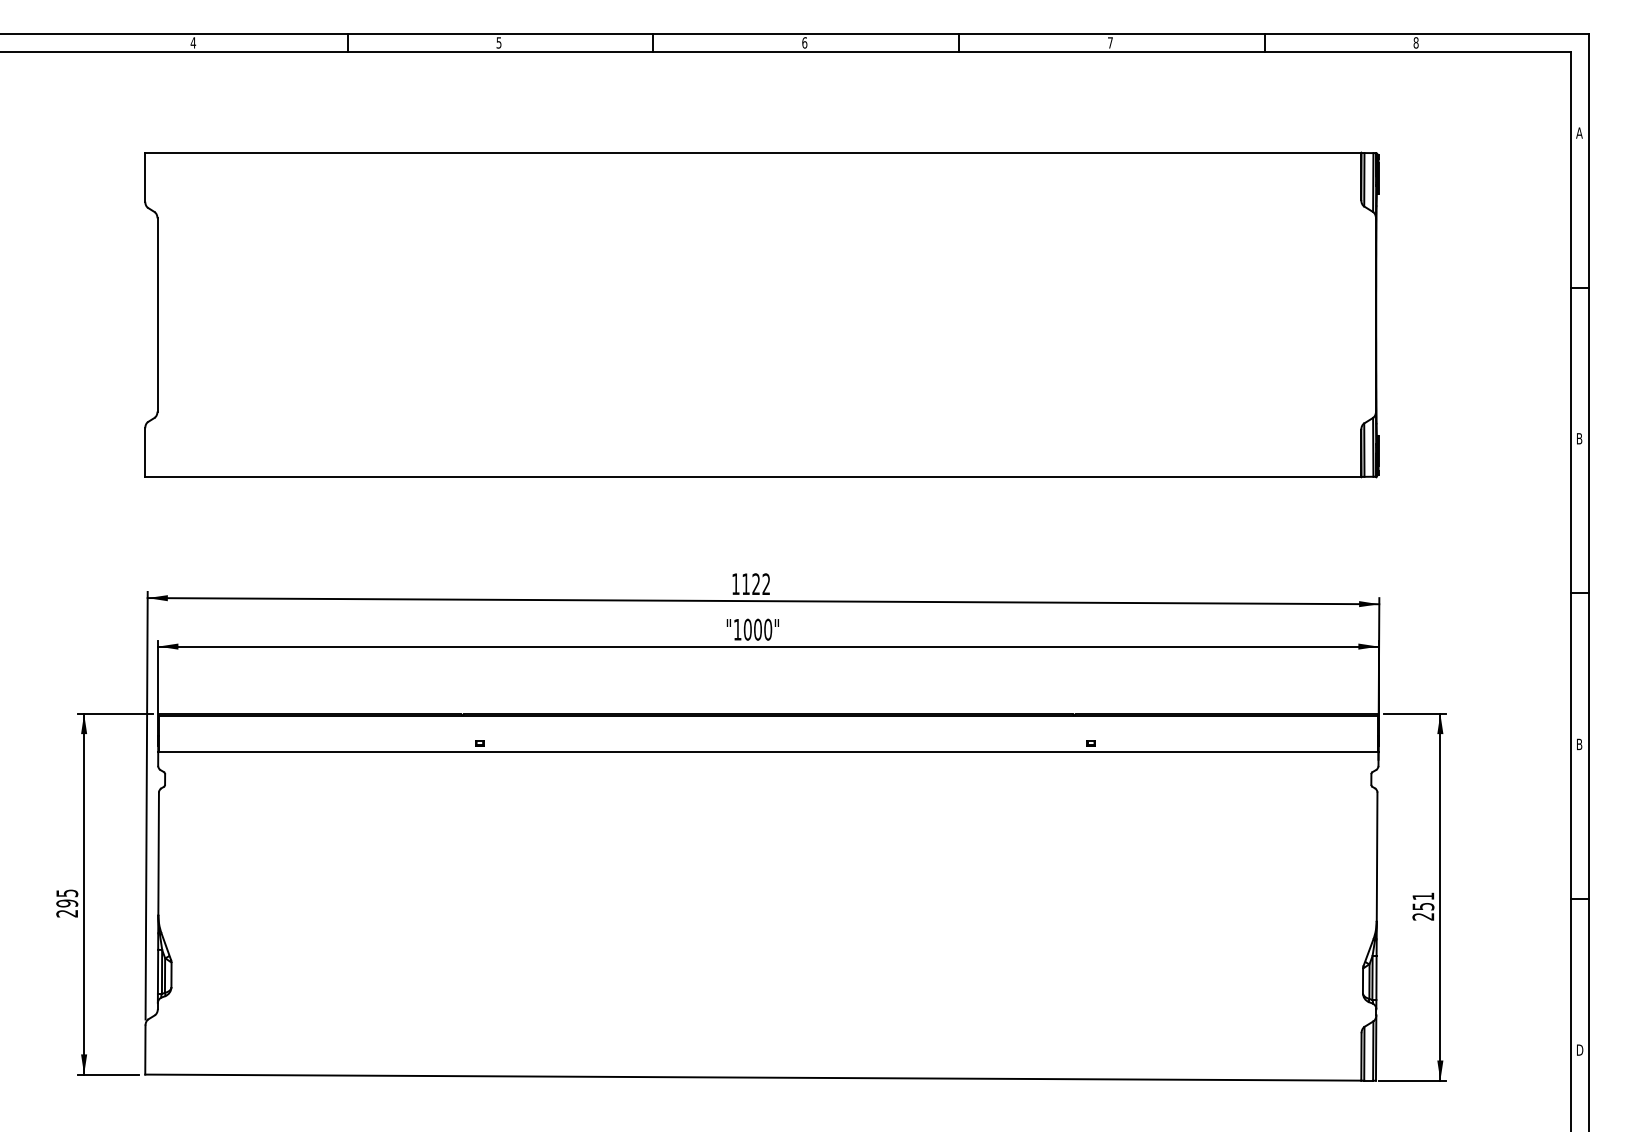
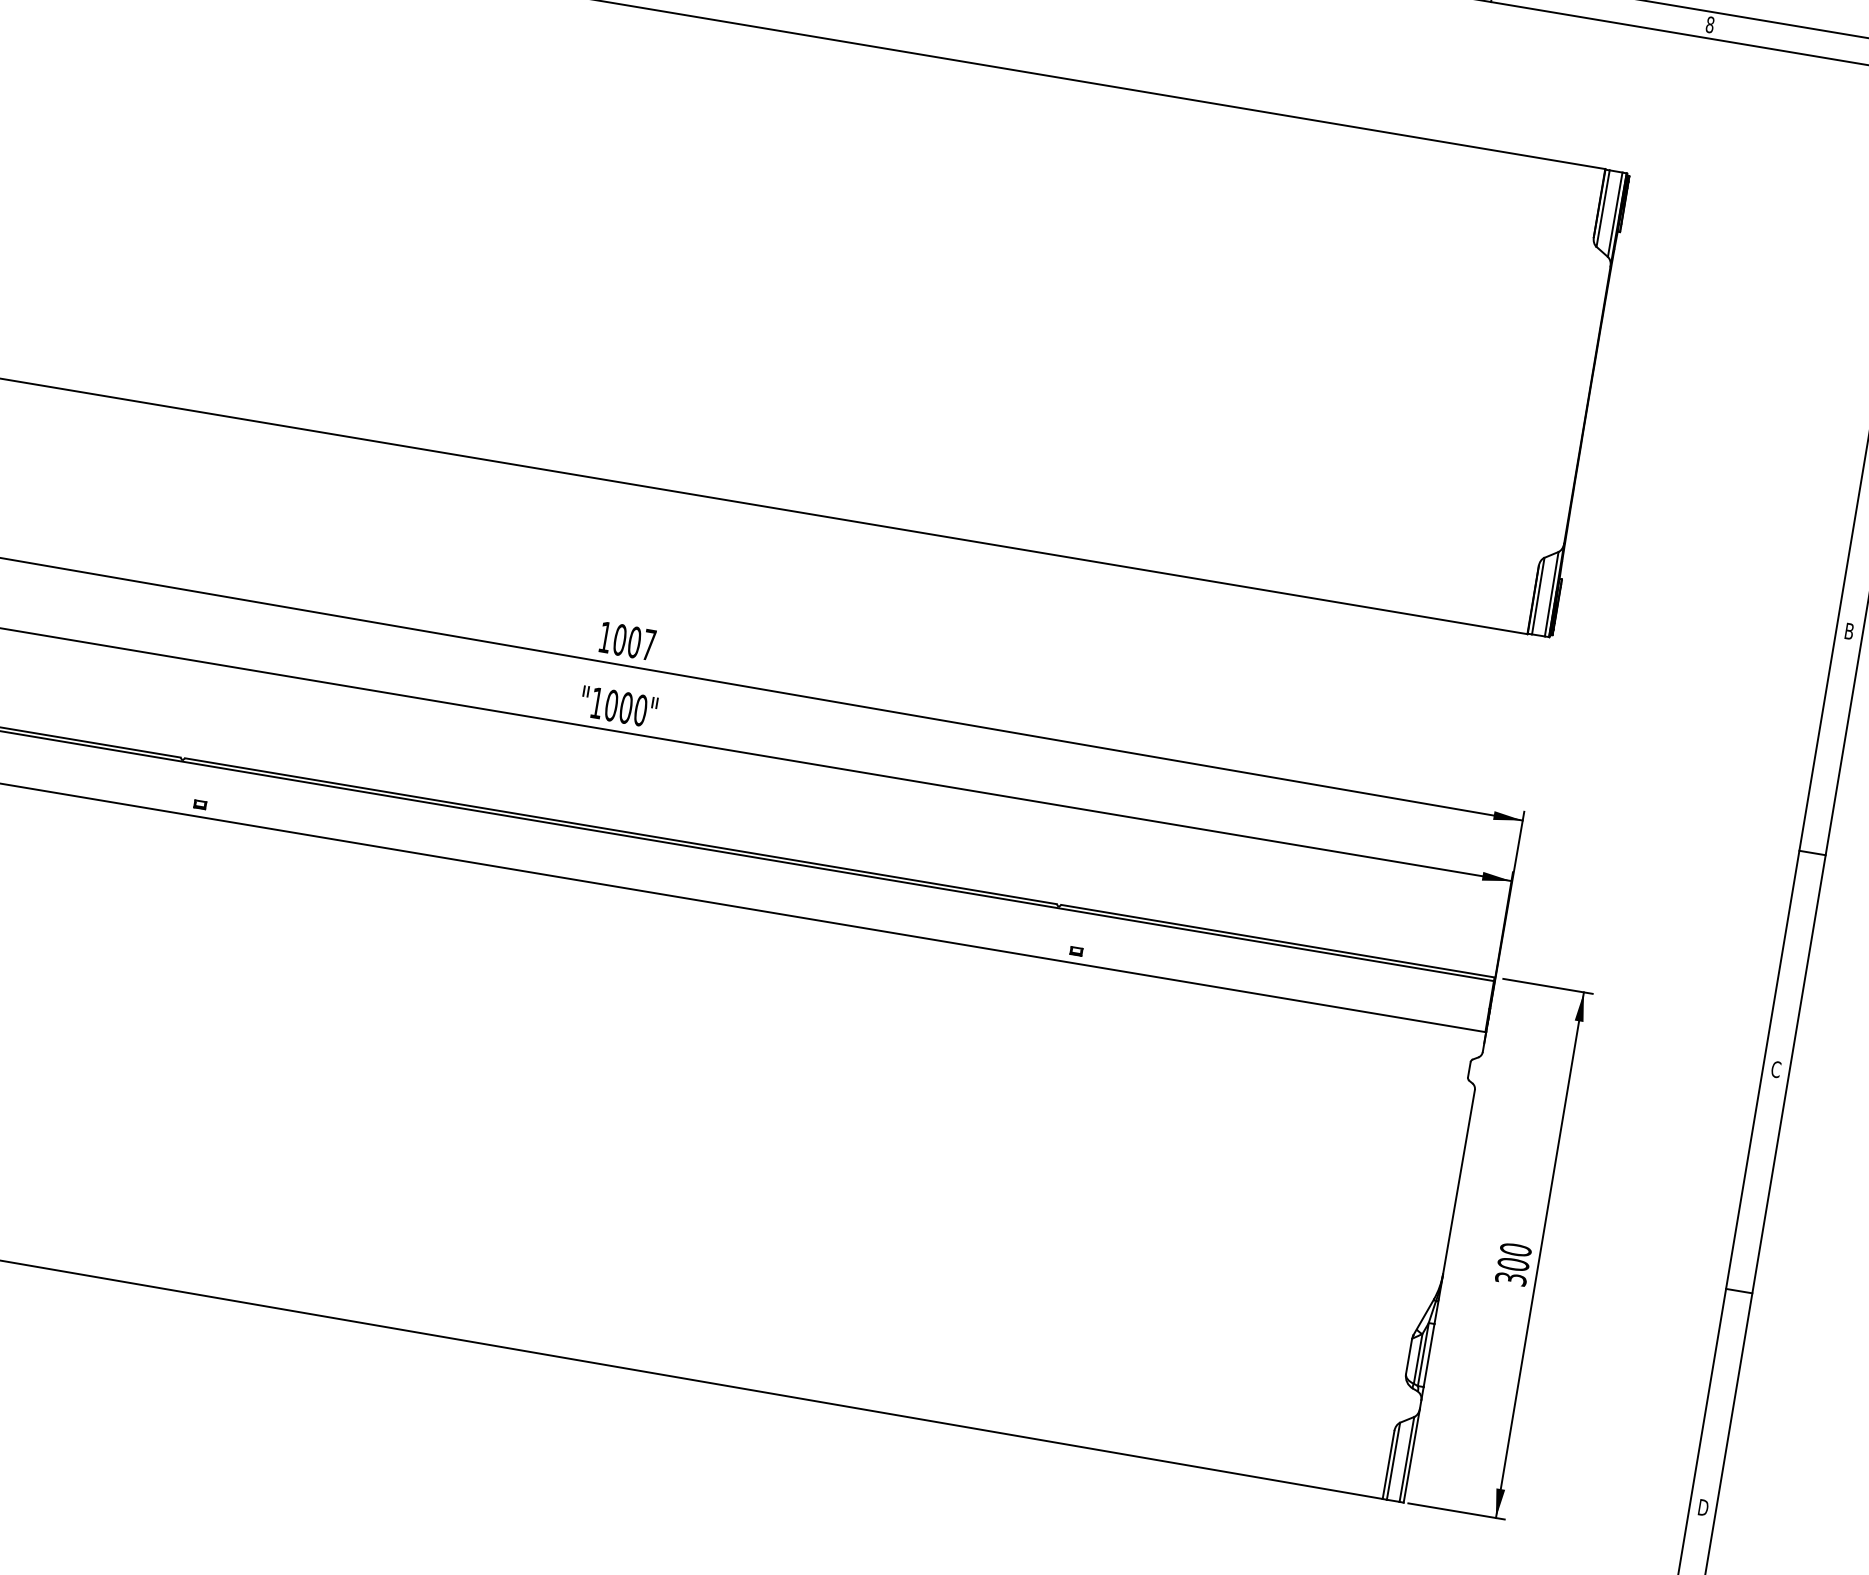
text: (756, 584) -> (634, 642), 1122 -> 1007
text: (1579, 744) -> (1776, 1069), B -> C
text: (1423, 906) -> (1513, 1264), 251 -> 300

